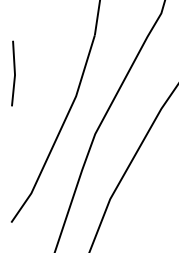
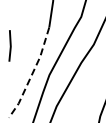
line: (57, 132) -> (31, 74), solid -> dashed

